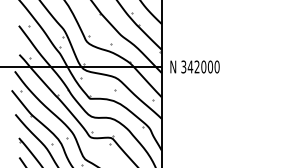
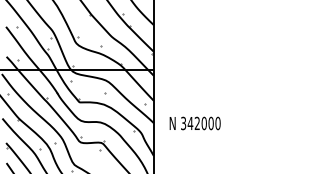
text: (194, 67) -> (194, 123), moved

